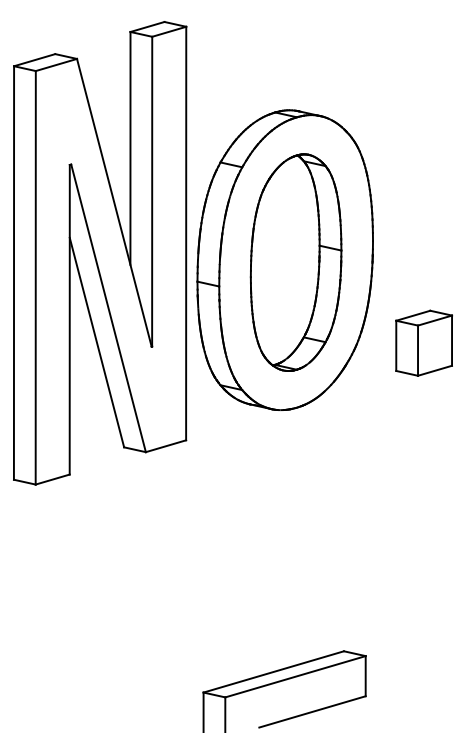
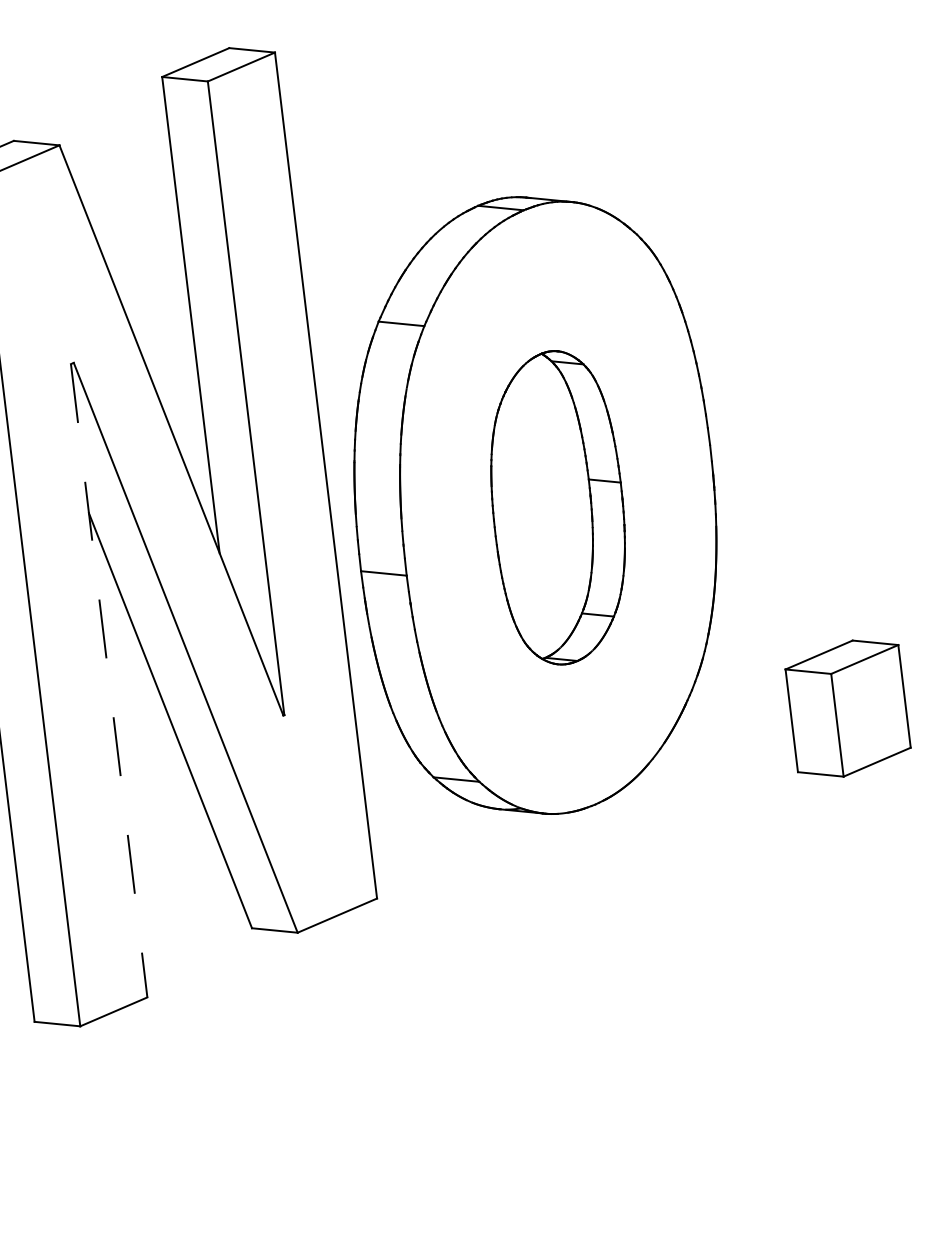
part: (295, 262) -> (556, 507), size x0.7
line: (69, 319) -> (108, 680), solid -> dashed
part: (423, 342) -> (846, 707), moved

